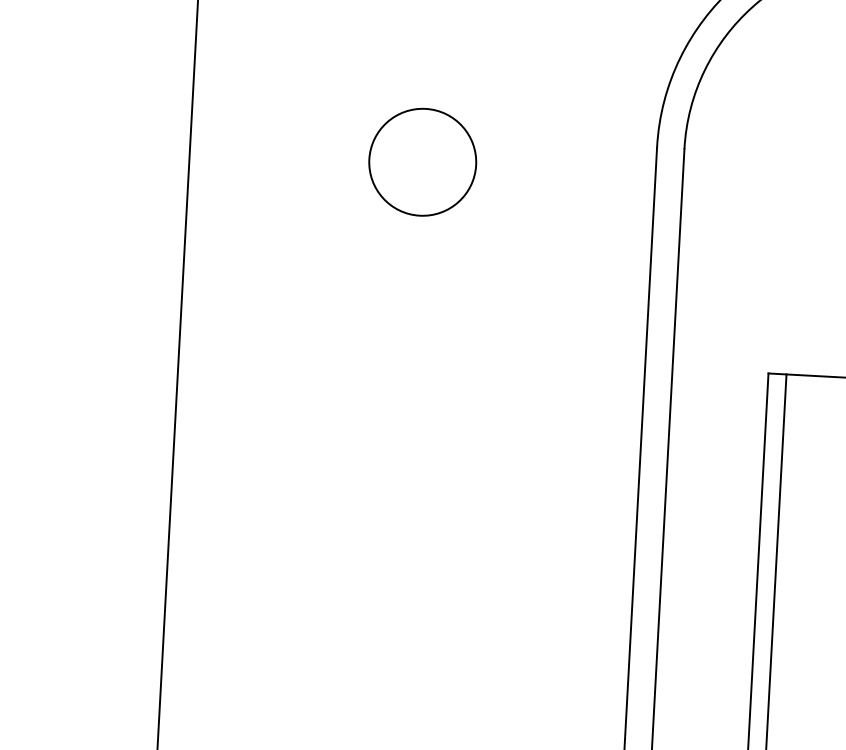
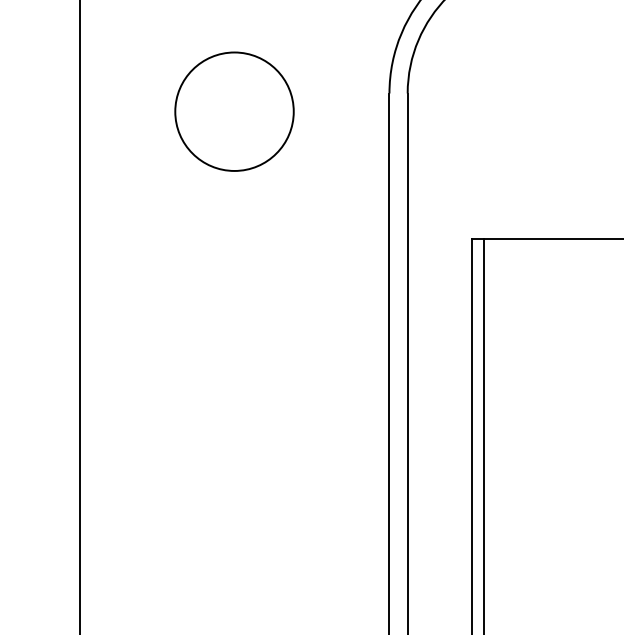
circle: (422, 162) -> (234, 111), size x1.67

